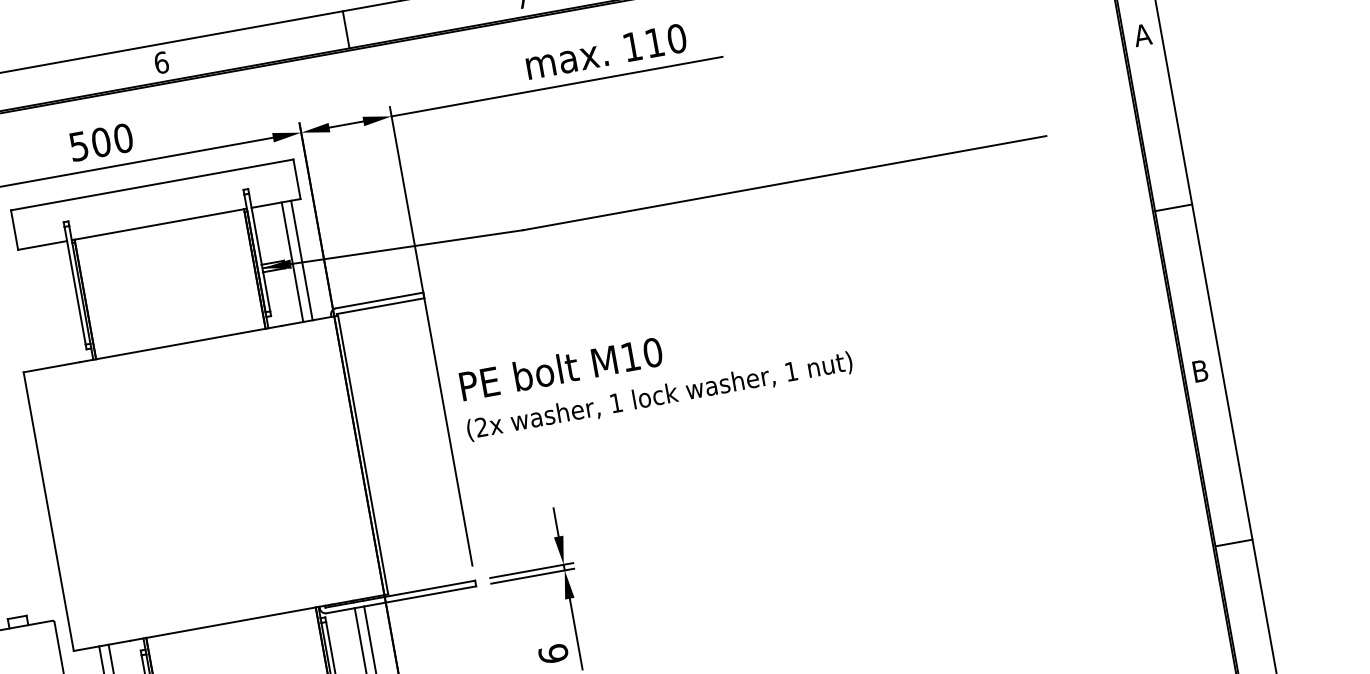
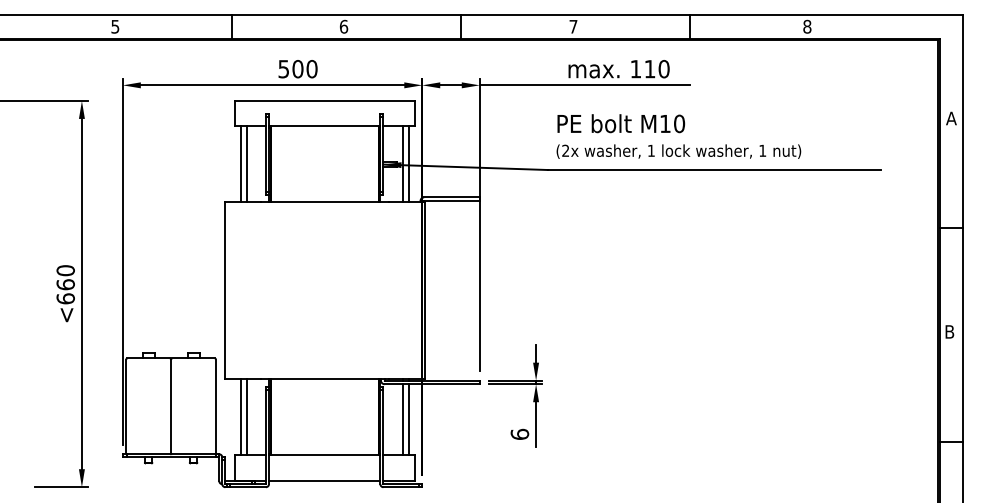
line: (47, 306) -> (246, 164), added
line: (37, 308) -> (240, 164), added
text: (654, 372) -> (678, 136), moved

